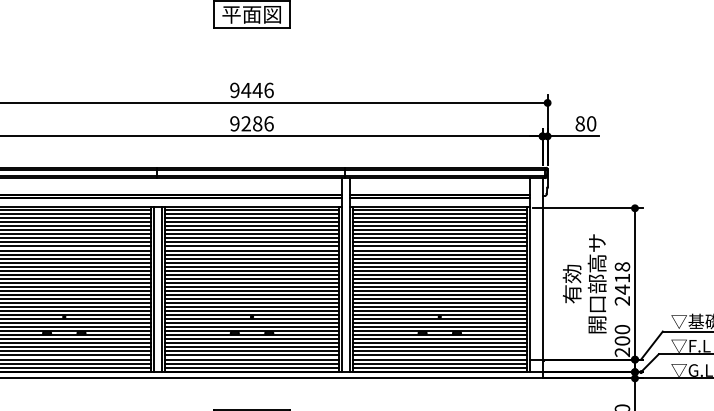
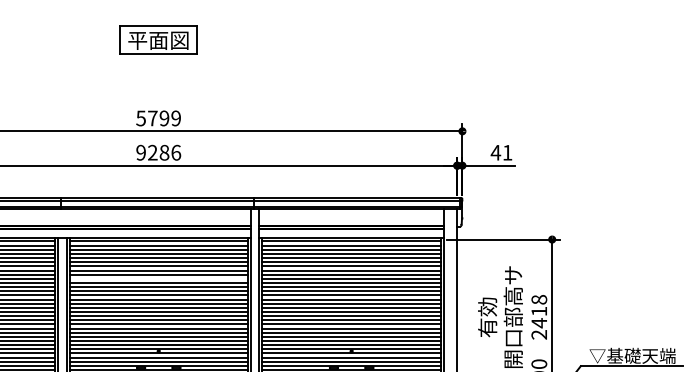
text: (251, 90) -> (158, 118), 9446 -> 5799
text: (585, 123) -> (501, 152), 80 -> 41
line: (252, 246) -> (159, 278), removed

